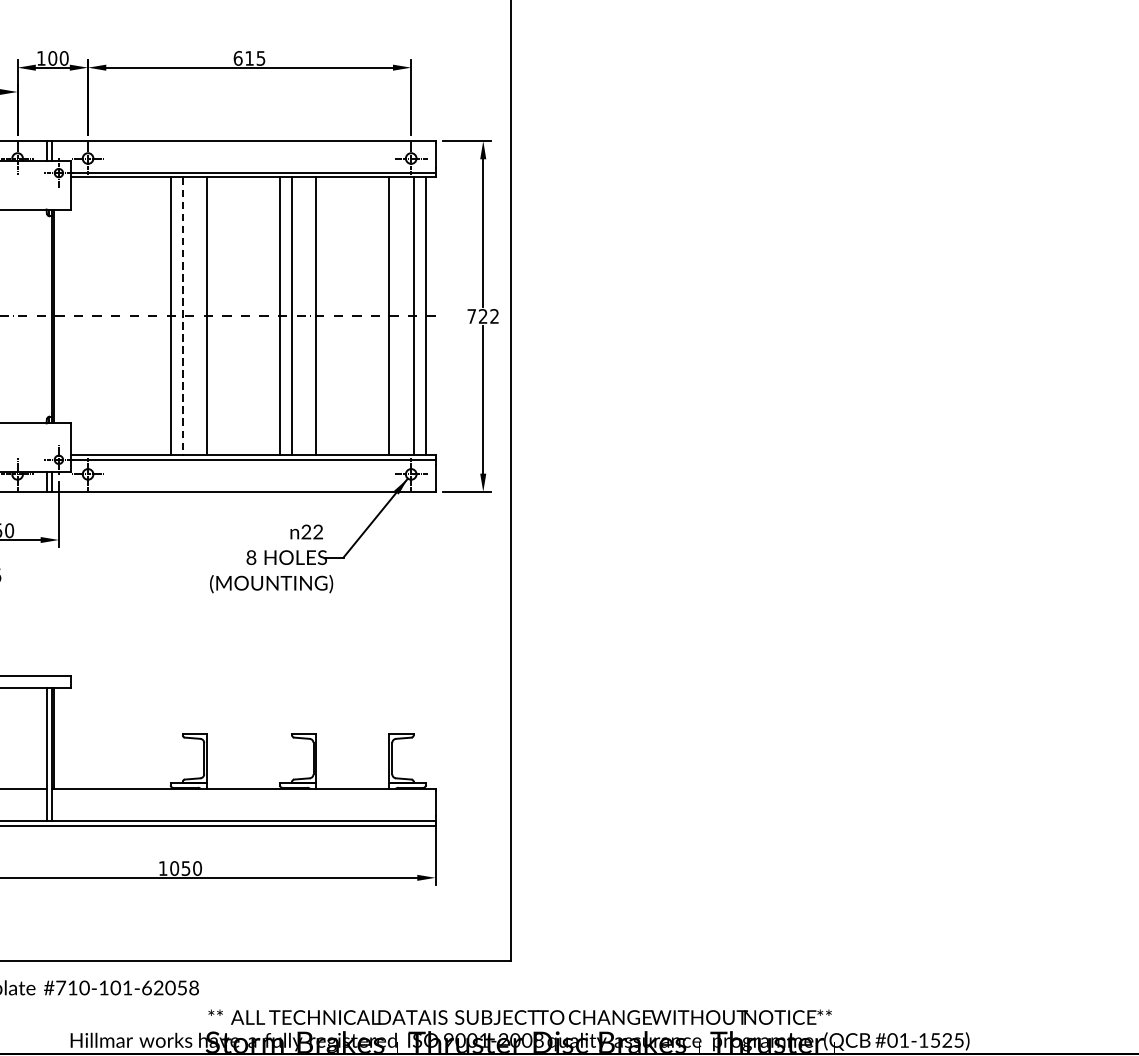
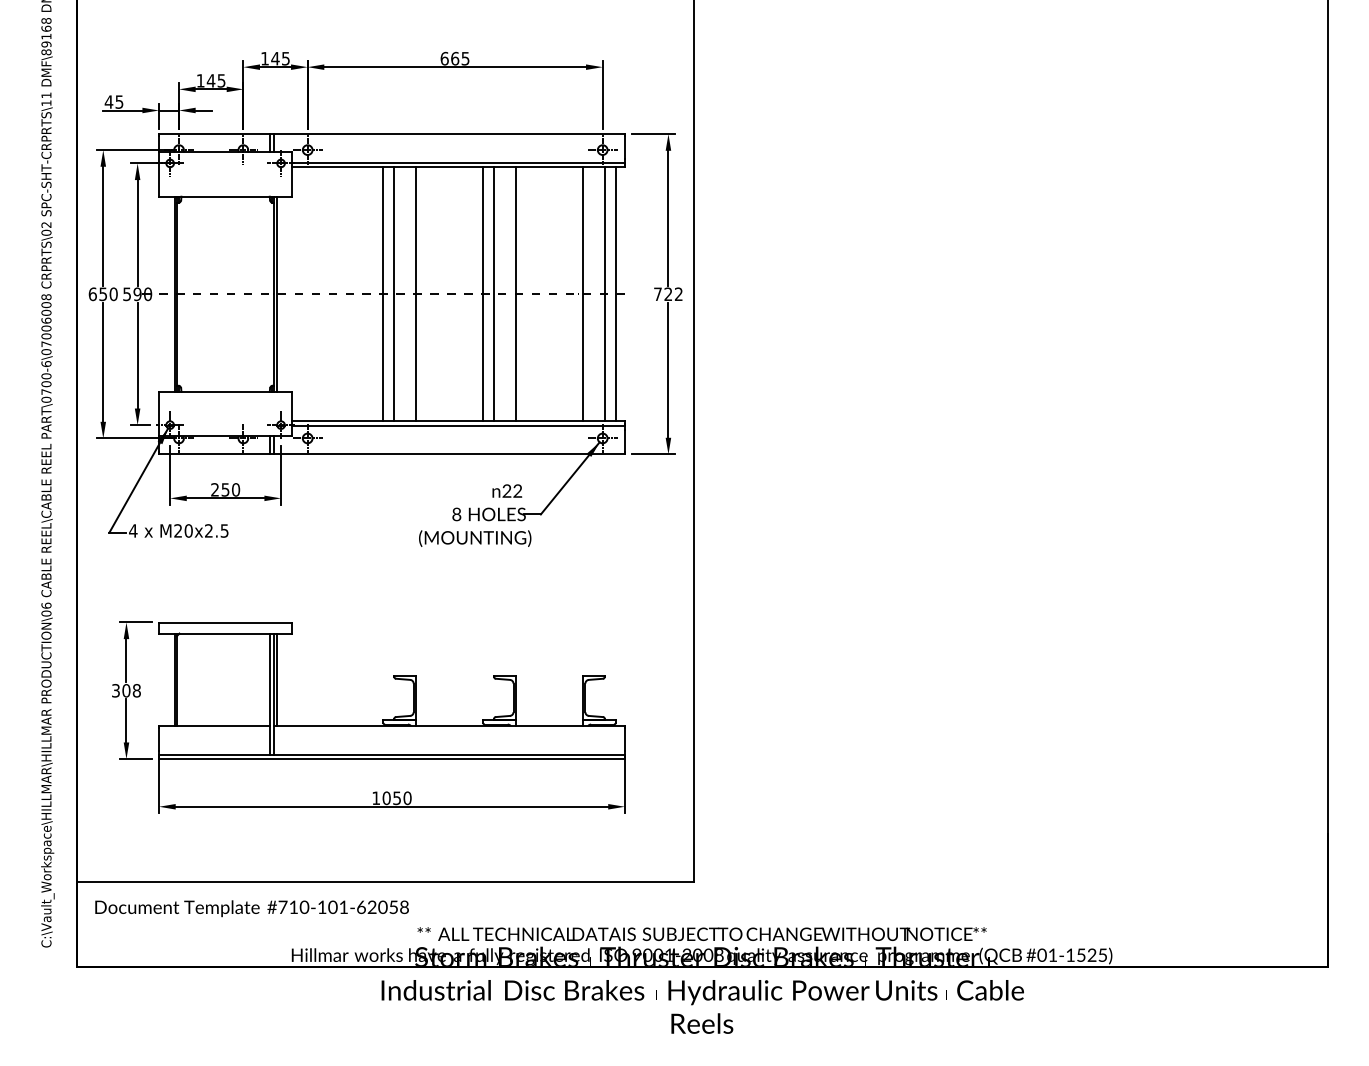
text: (58, 58) -> (280, 58), 100 -> 145
text: (249, 58) -> (455, 58), 615 -> 665
line: (183, 316) -> (394, 294), dashed -> solid

